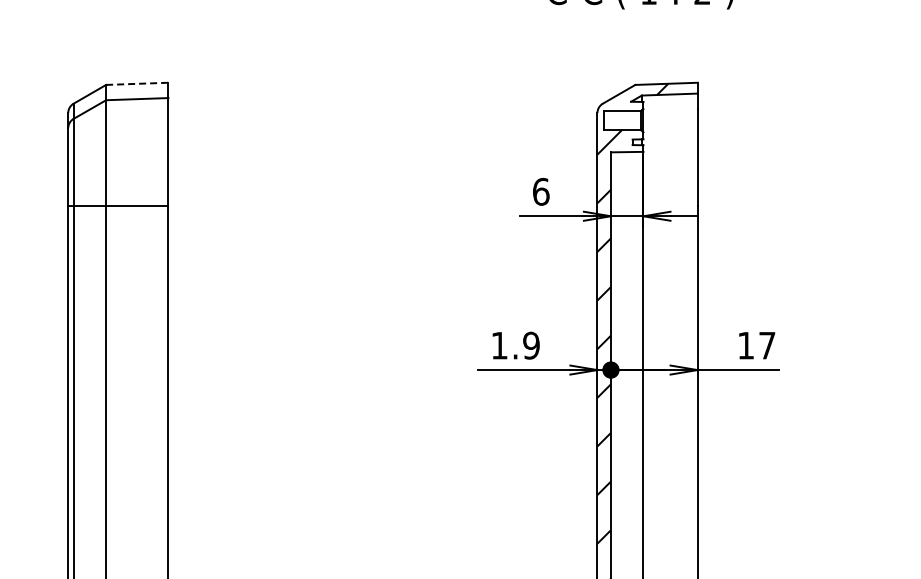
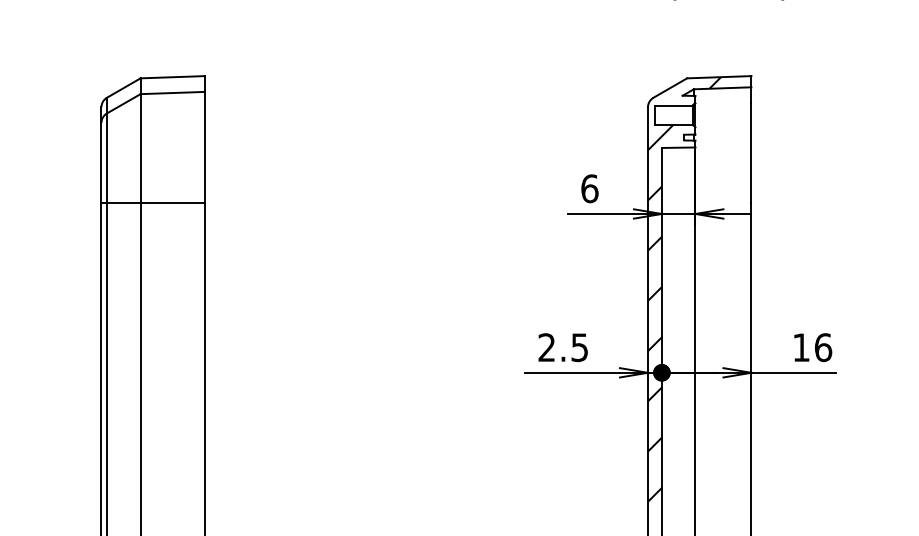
line: (137, 83) -> (172, 76), dashed -> solid
text: (515, 345) -> (563, 347), 1.9 -> 2.5
text: (767, 345) -> (823, 347), 17 -> 16

